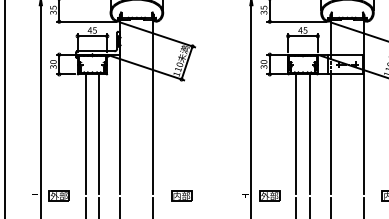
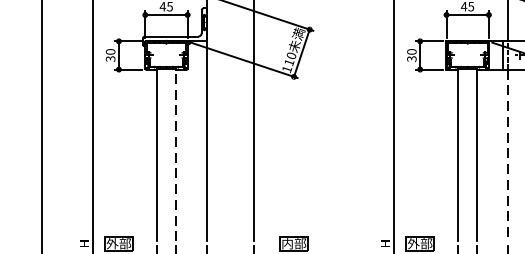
line: (99, 133) -> (176, 154), solid -> dashed
line: (330, 134) -> (507, 155), solid -> dashed

